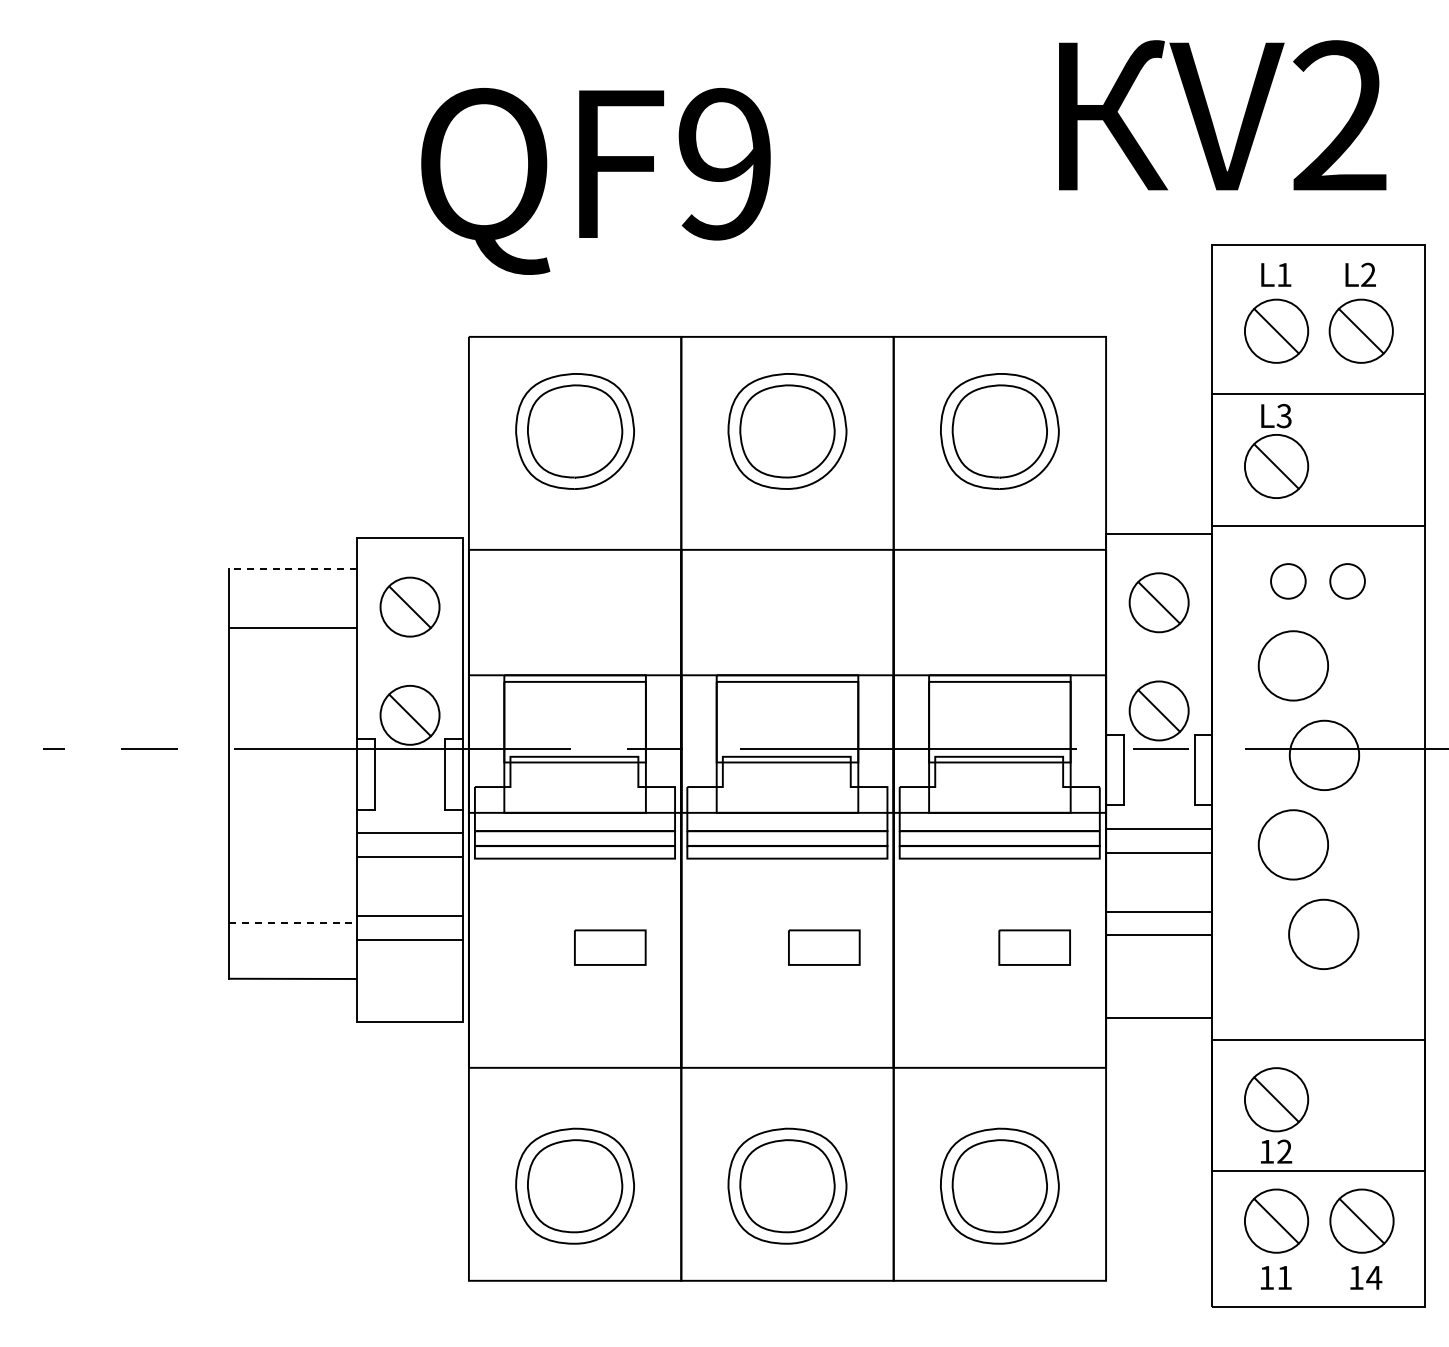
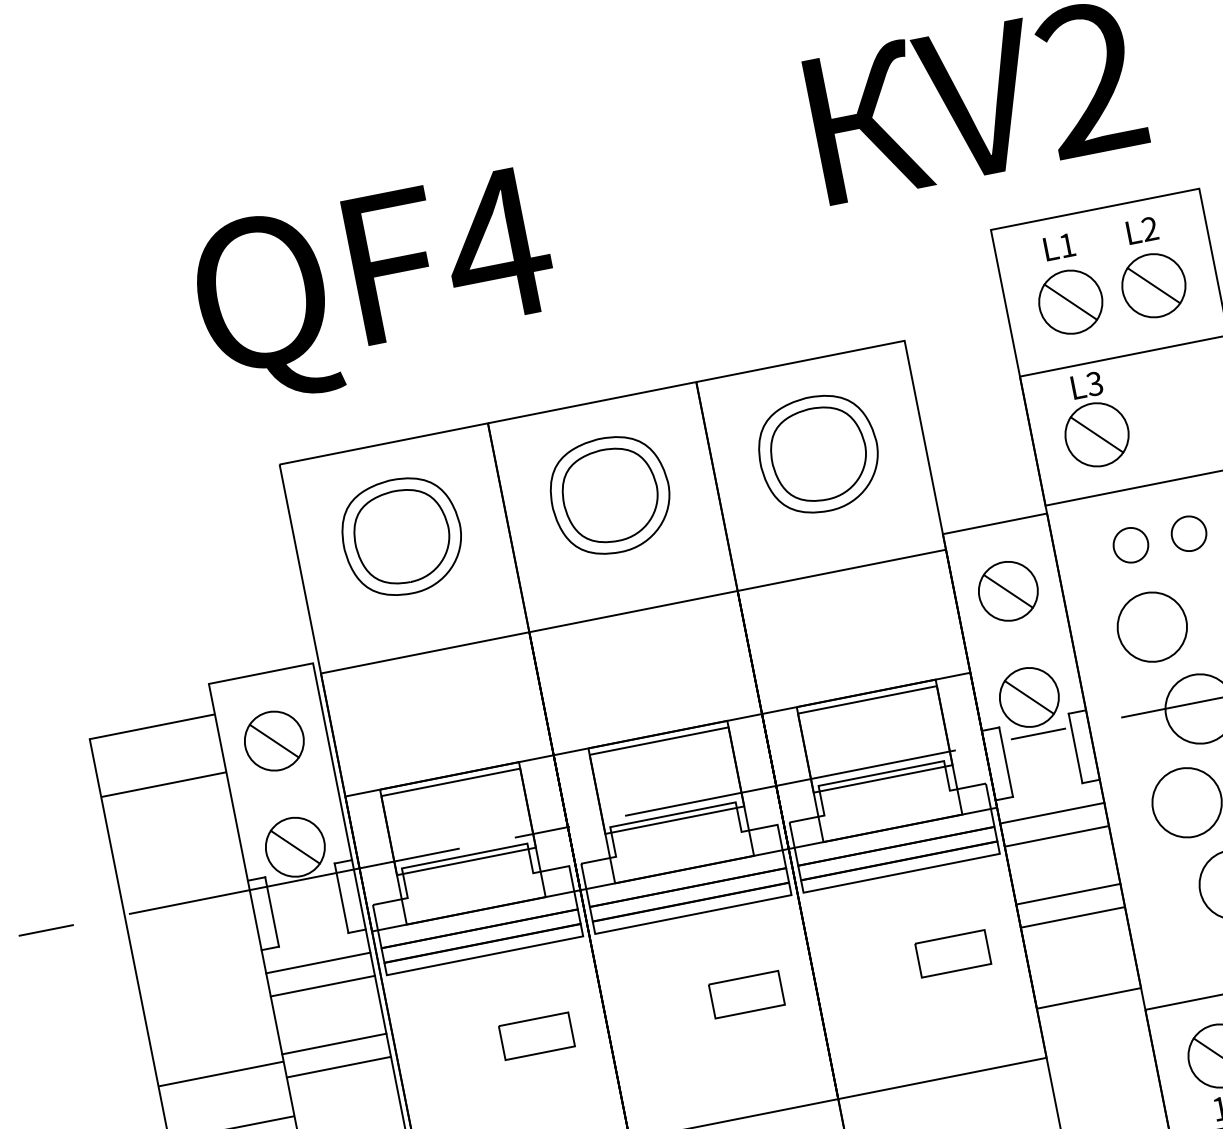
text: (724, 164) -> (496, 245), QF9 -> QF4
line: (293, 569) -> (152, 726), dashed -> solid
line: (293, 923) -> (221, 1074), dashed -> solid

